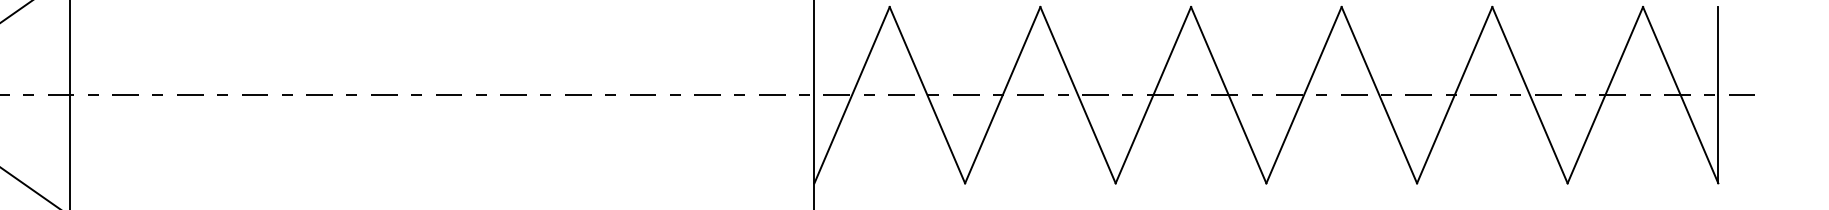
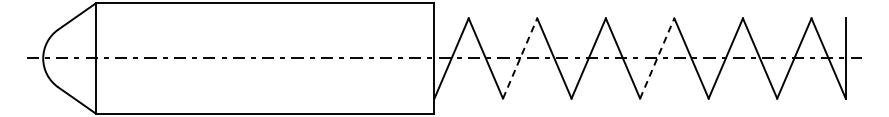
line: (1003, 95) -> (520, 58), solid -> dashed
line: (1304, 95) -> (657, 58), solid -> dashed

